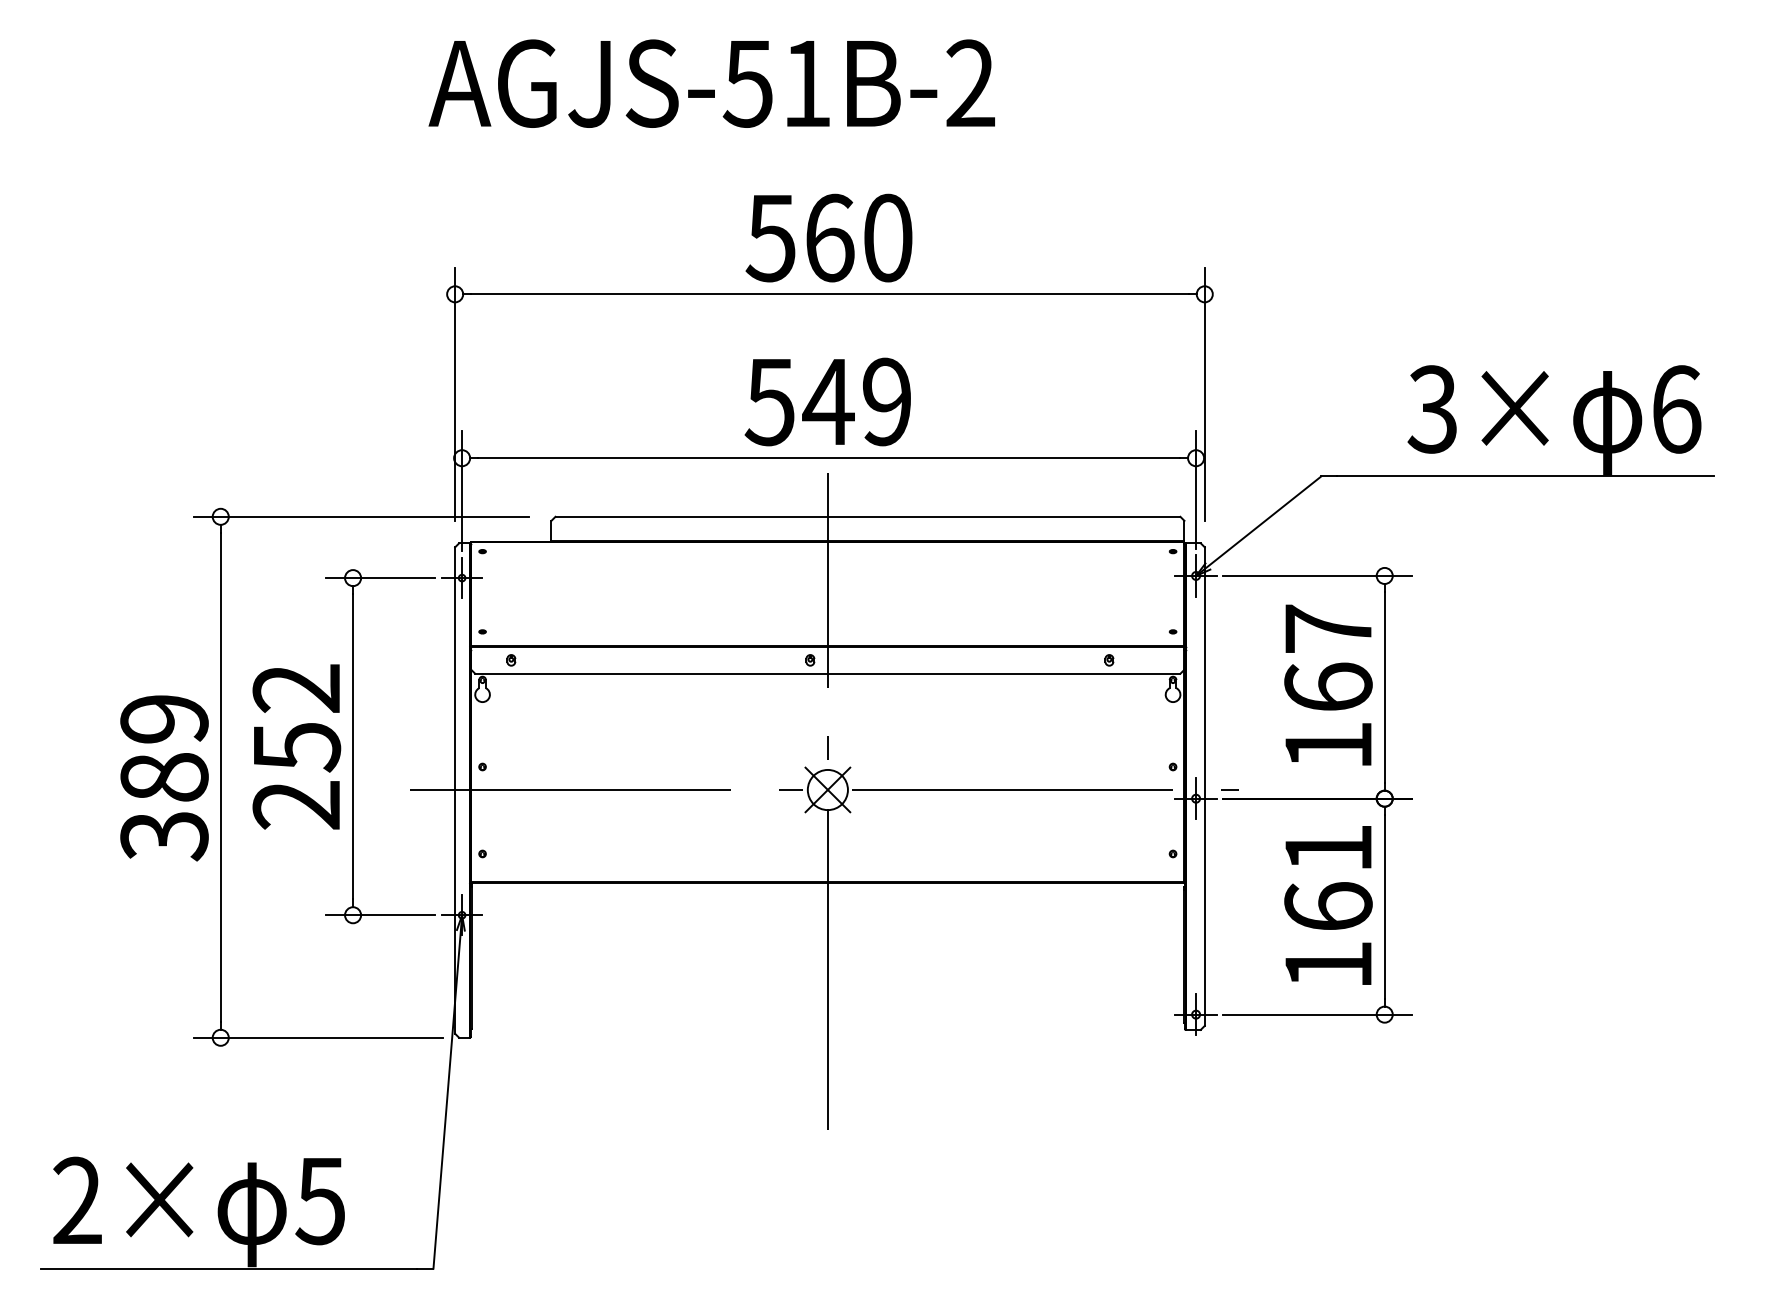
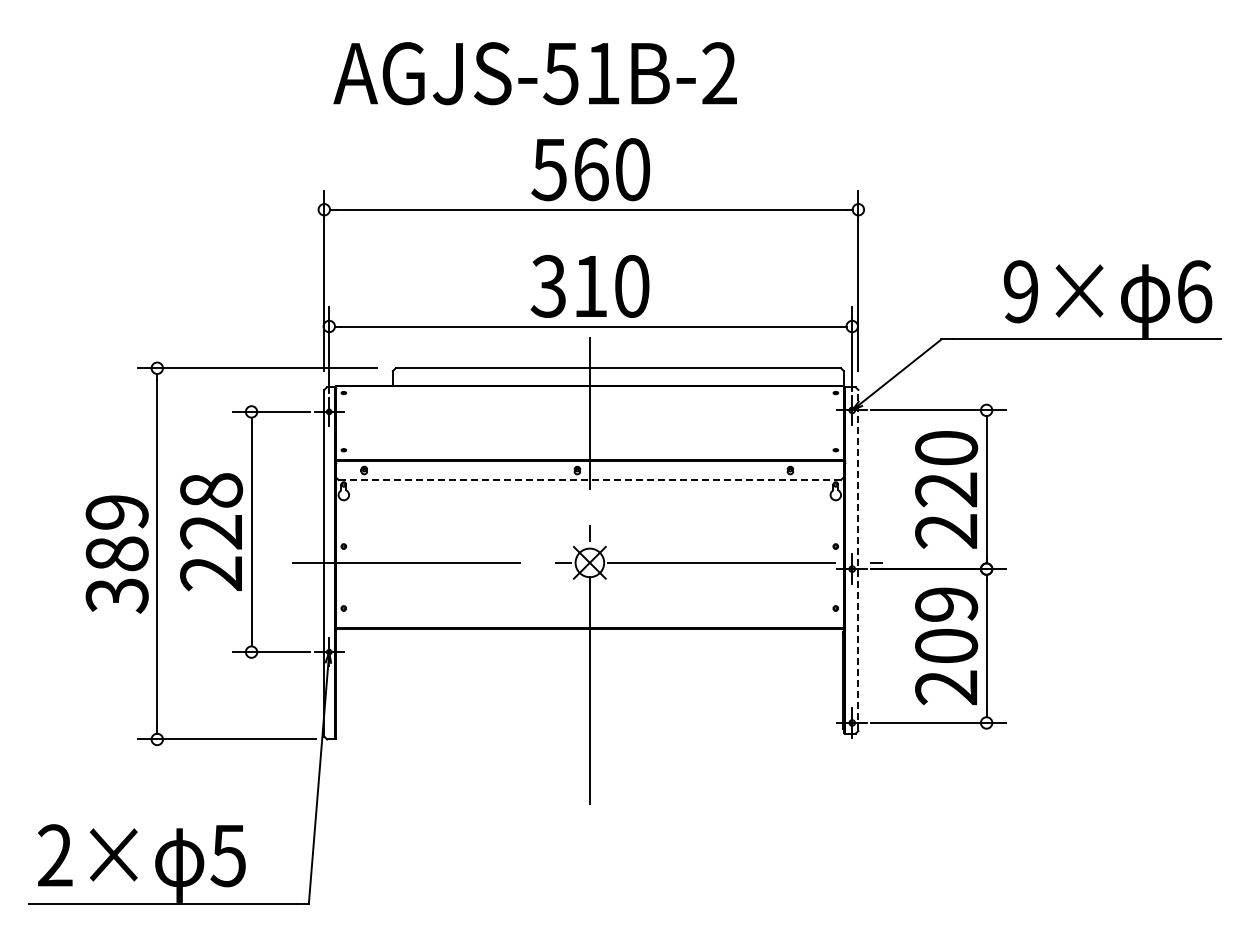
text: (710, 83) -> (534, 73), moved
text: (827, 400) -> (589, 285), 549 -> 310
text: (1432, 409) -> (1020, 291), 3× -> 9×
line: (827, 674) -> (589, 480), solid -> dashed
text: (1328, 686) -> (946, 489), 167 -> 220
text: (296, 717) -> (211, 511), 252 -> 228
line: (1204, 785) -> (858, 559), solid -> dashed
text: (1328, 907) -> (946, 646), 161 -> 209

